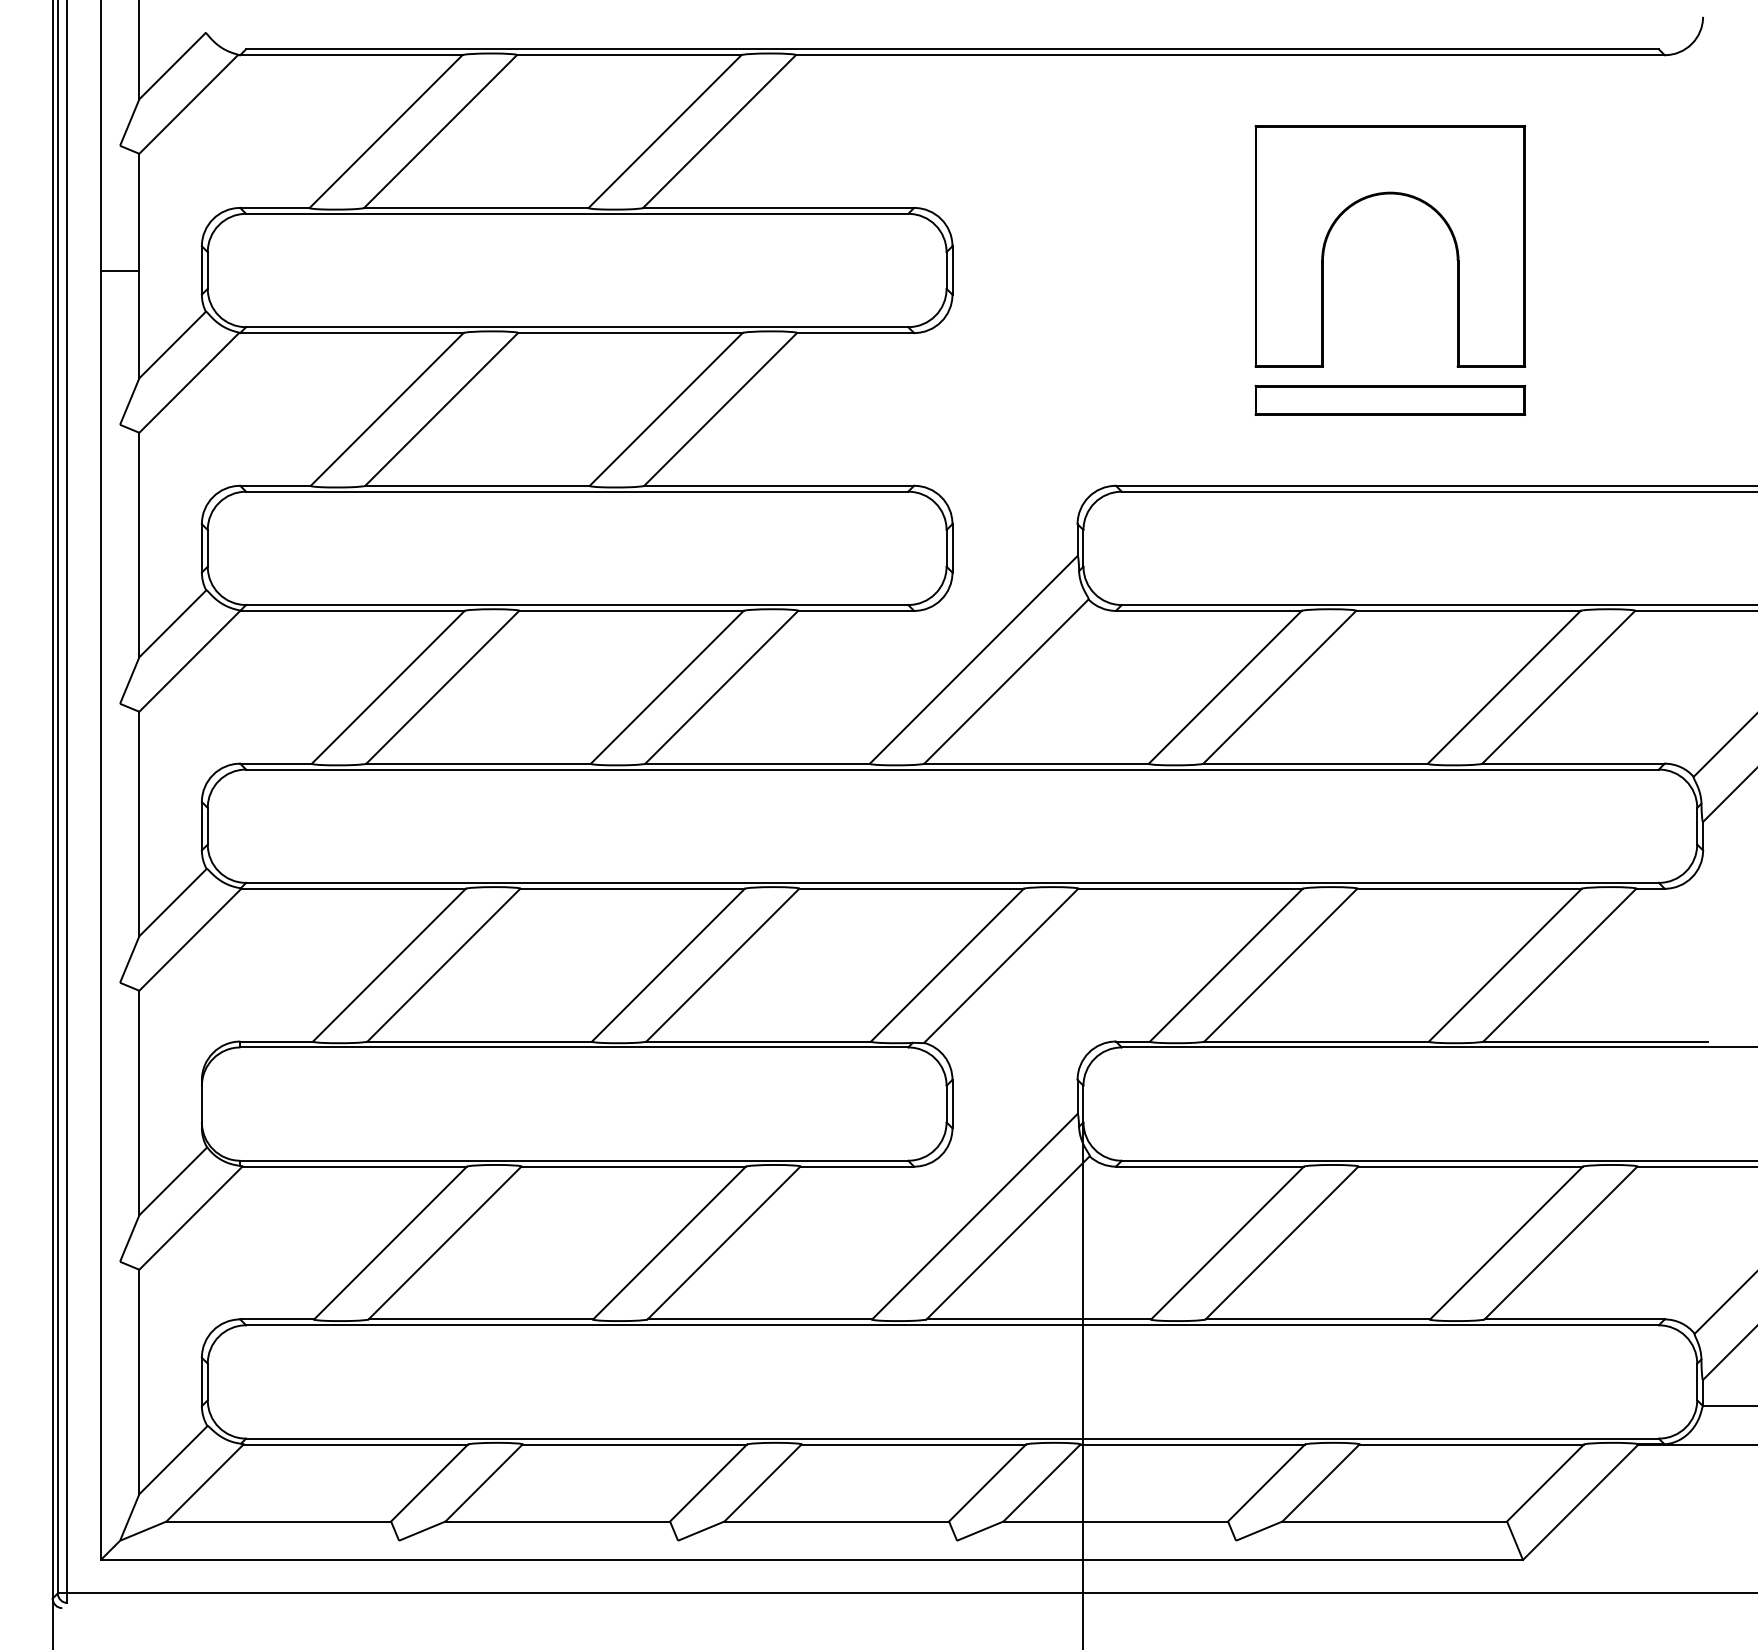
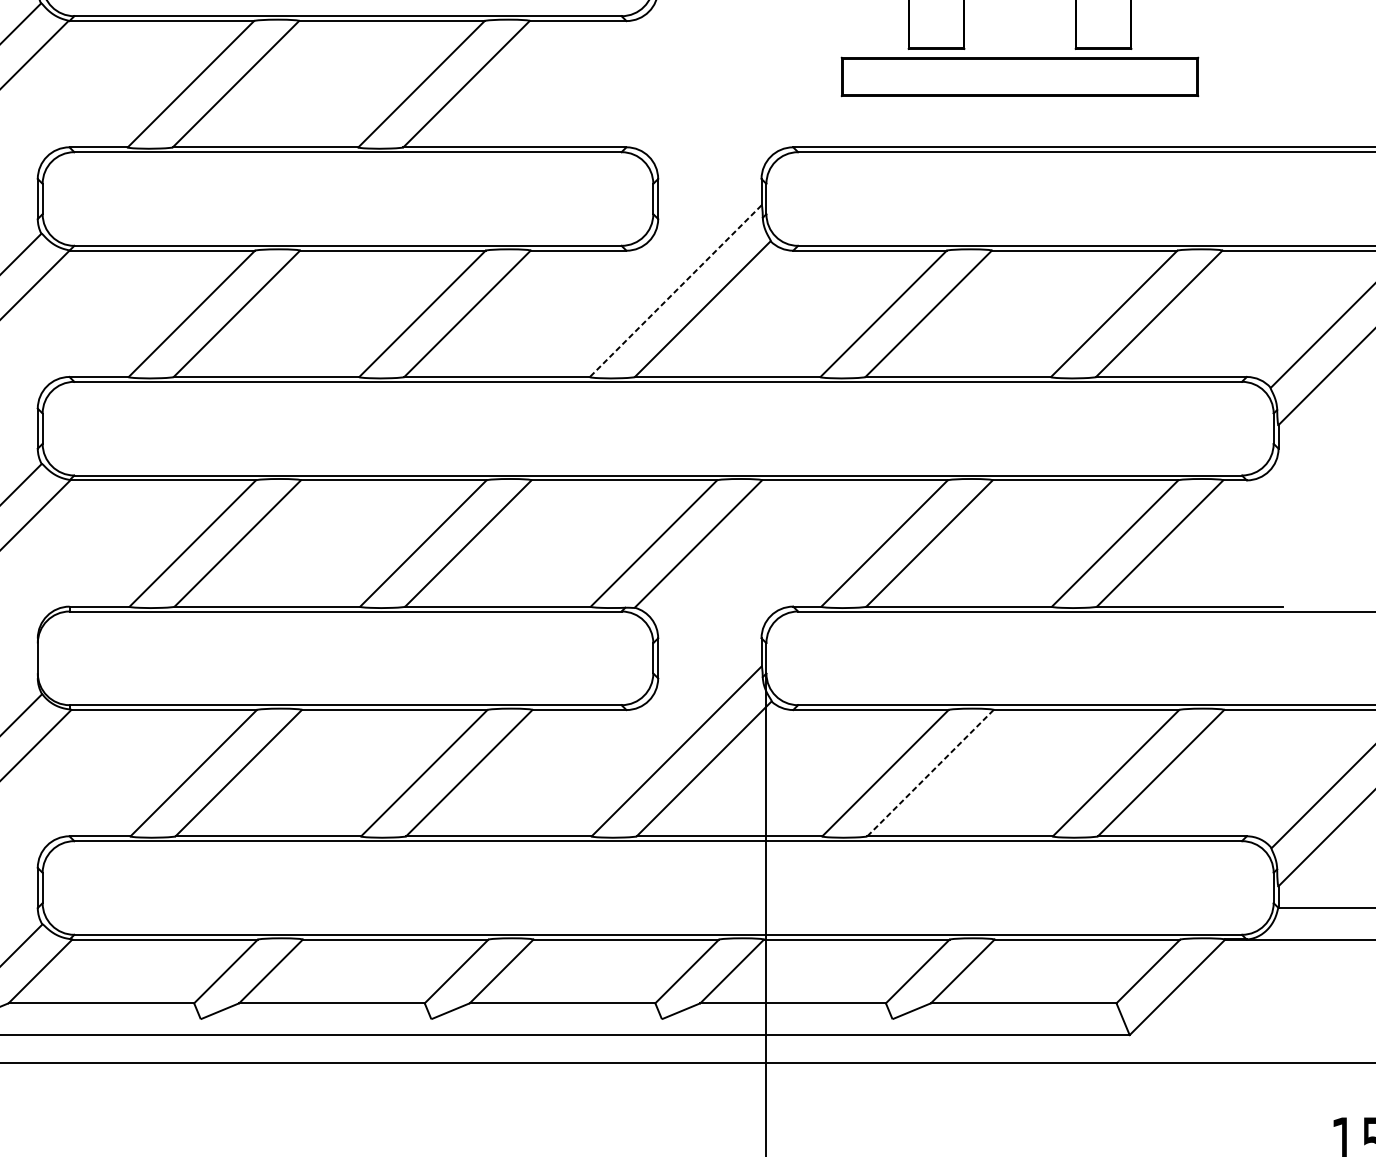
part: (1390, 399) -> (1020, 75), size x1.6
line: (973, 659) -> (675, 290), solid -> dashed
line: (1281, 1243) -> (930, 773), solid -> dashed

